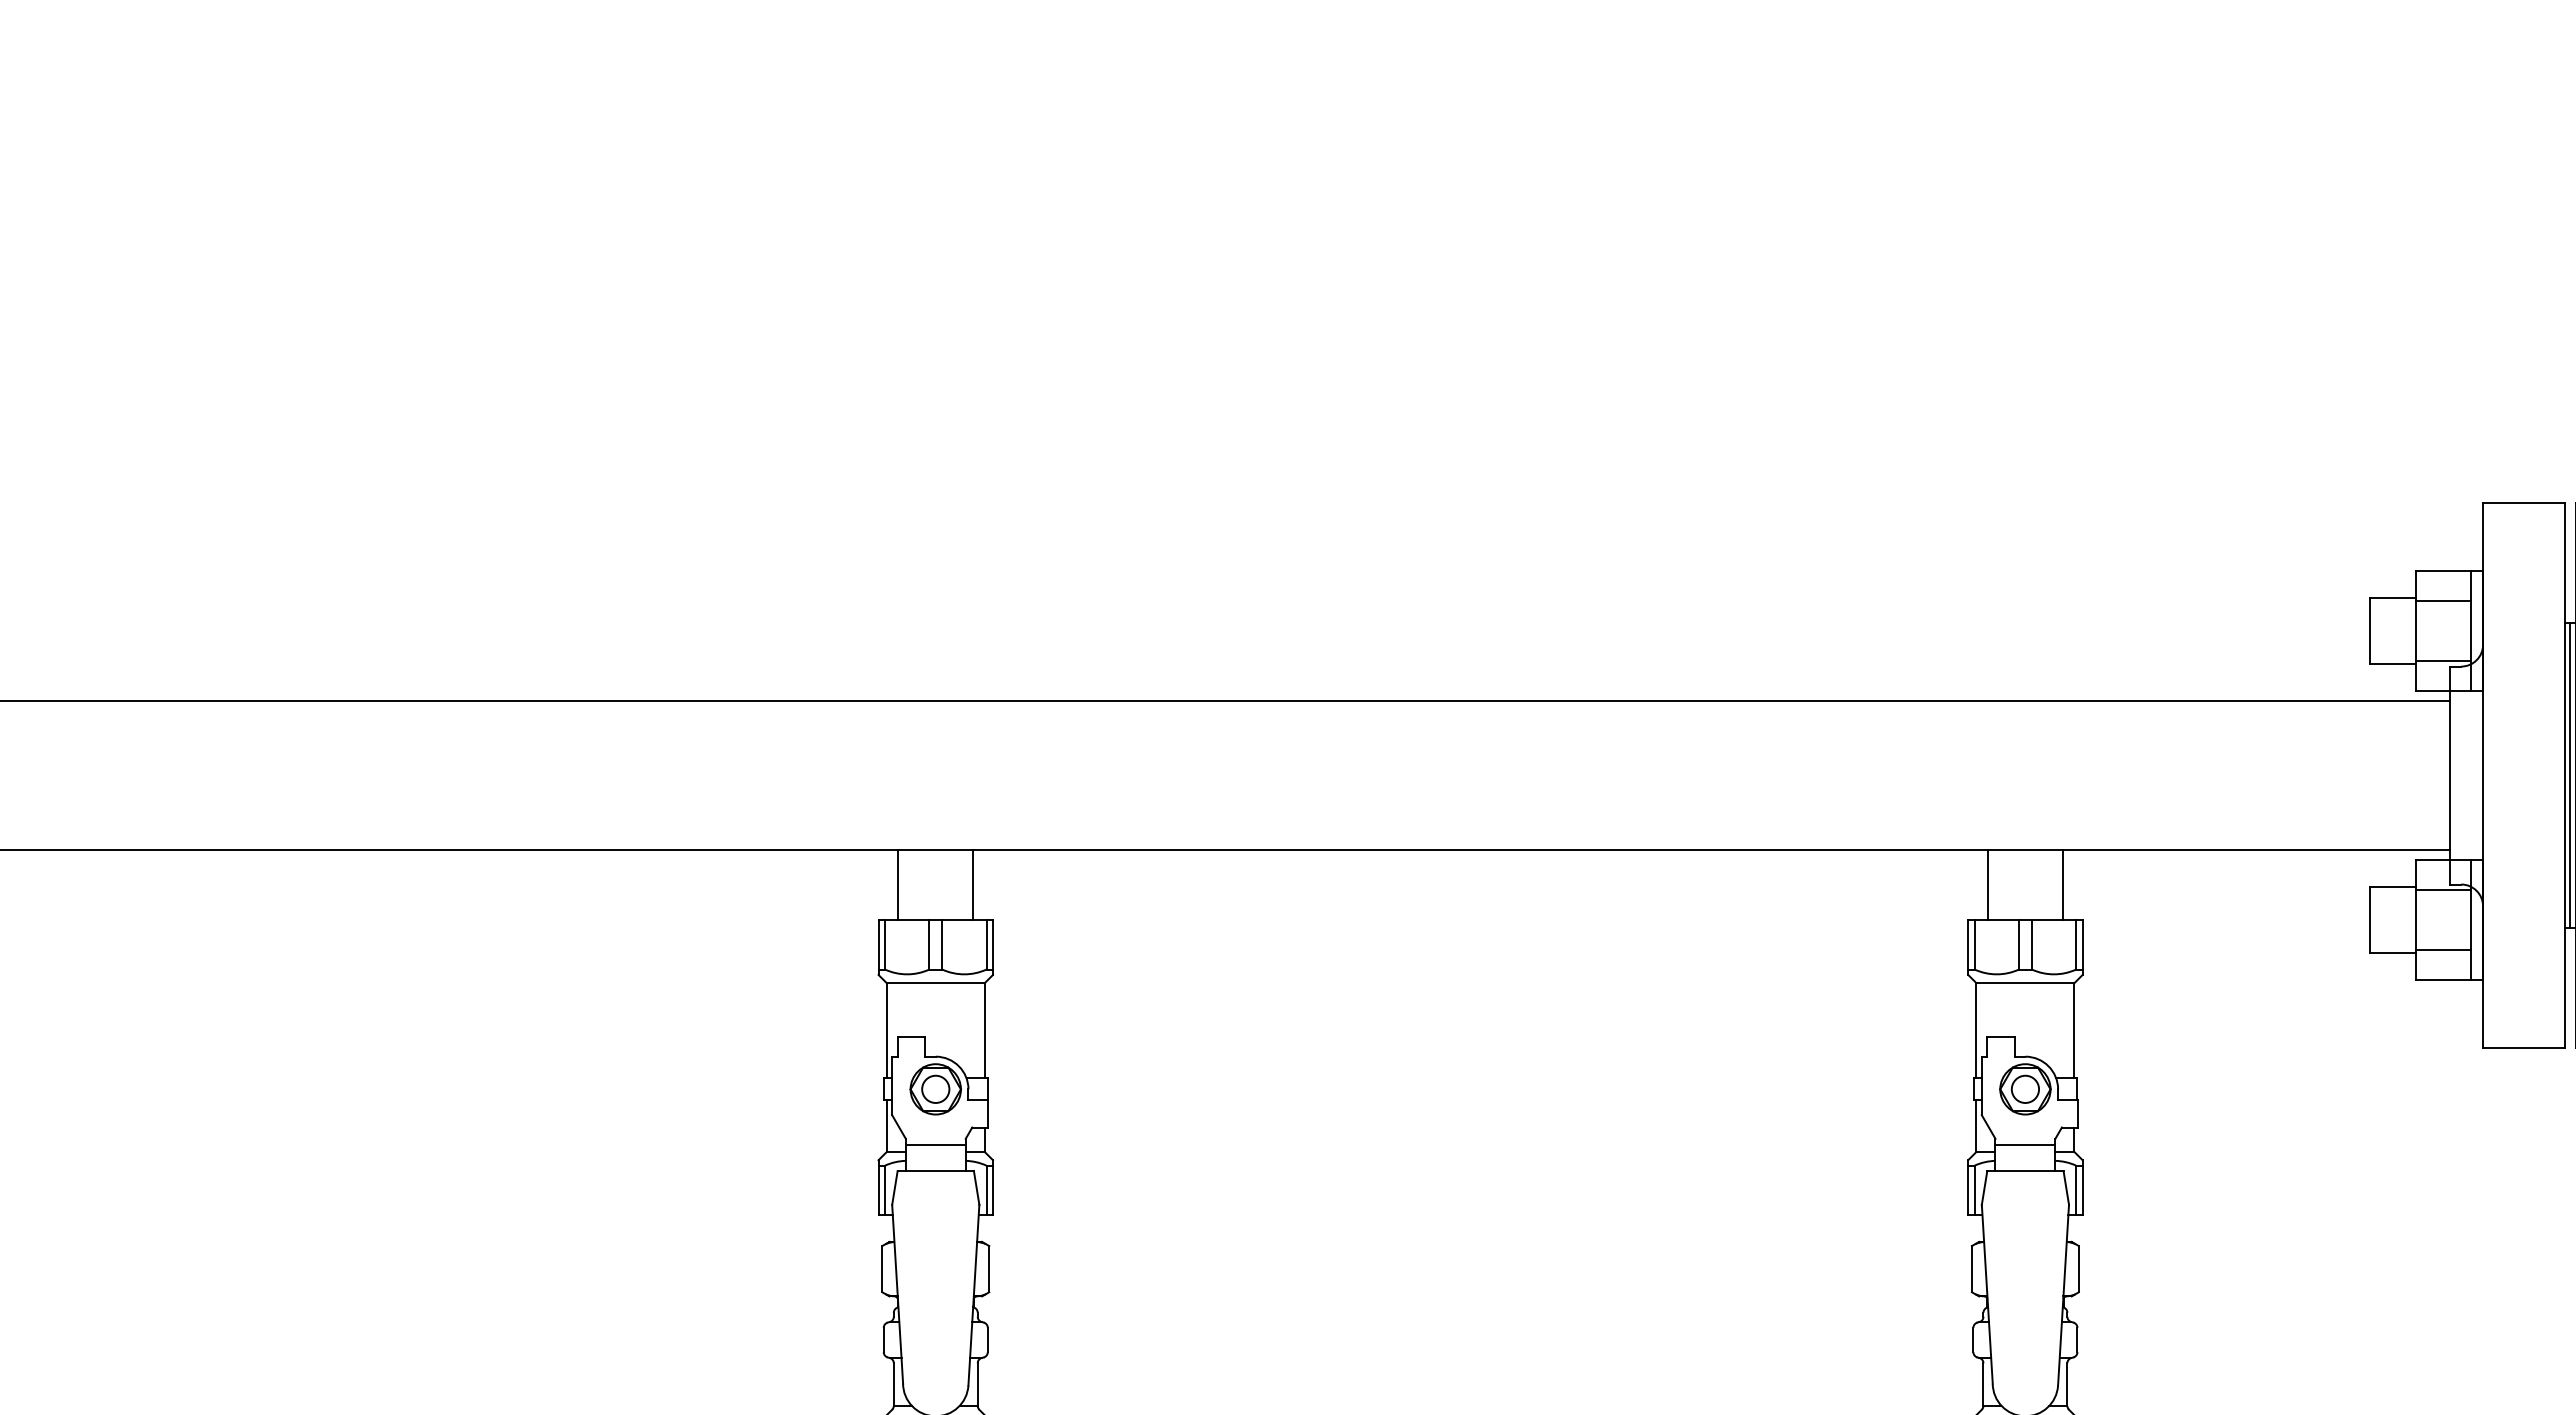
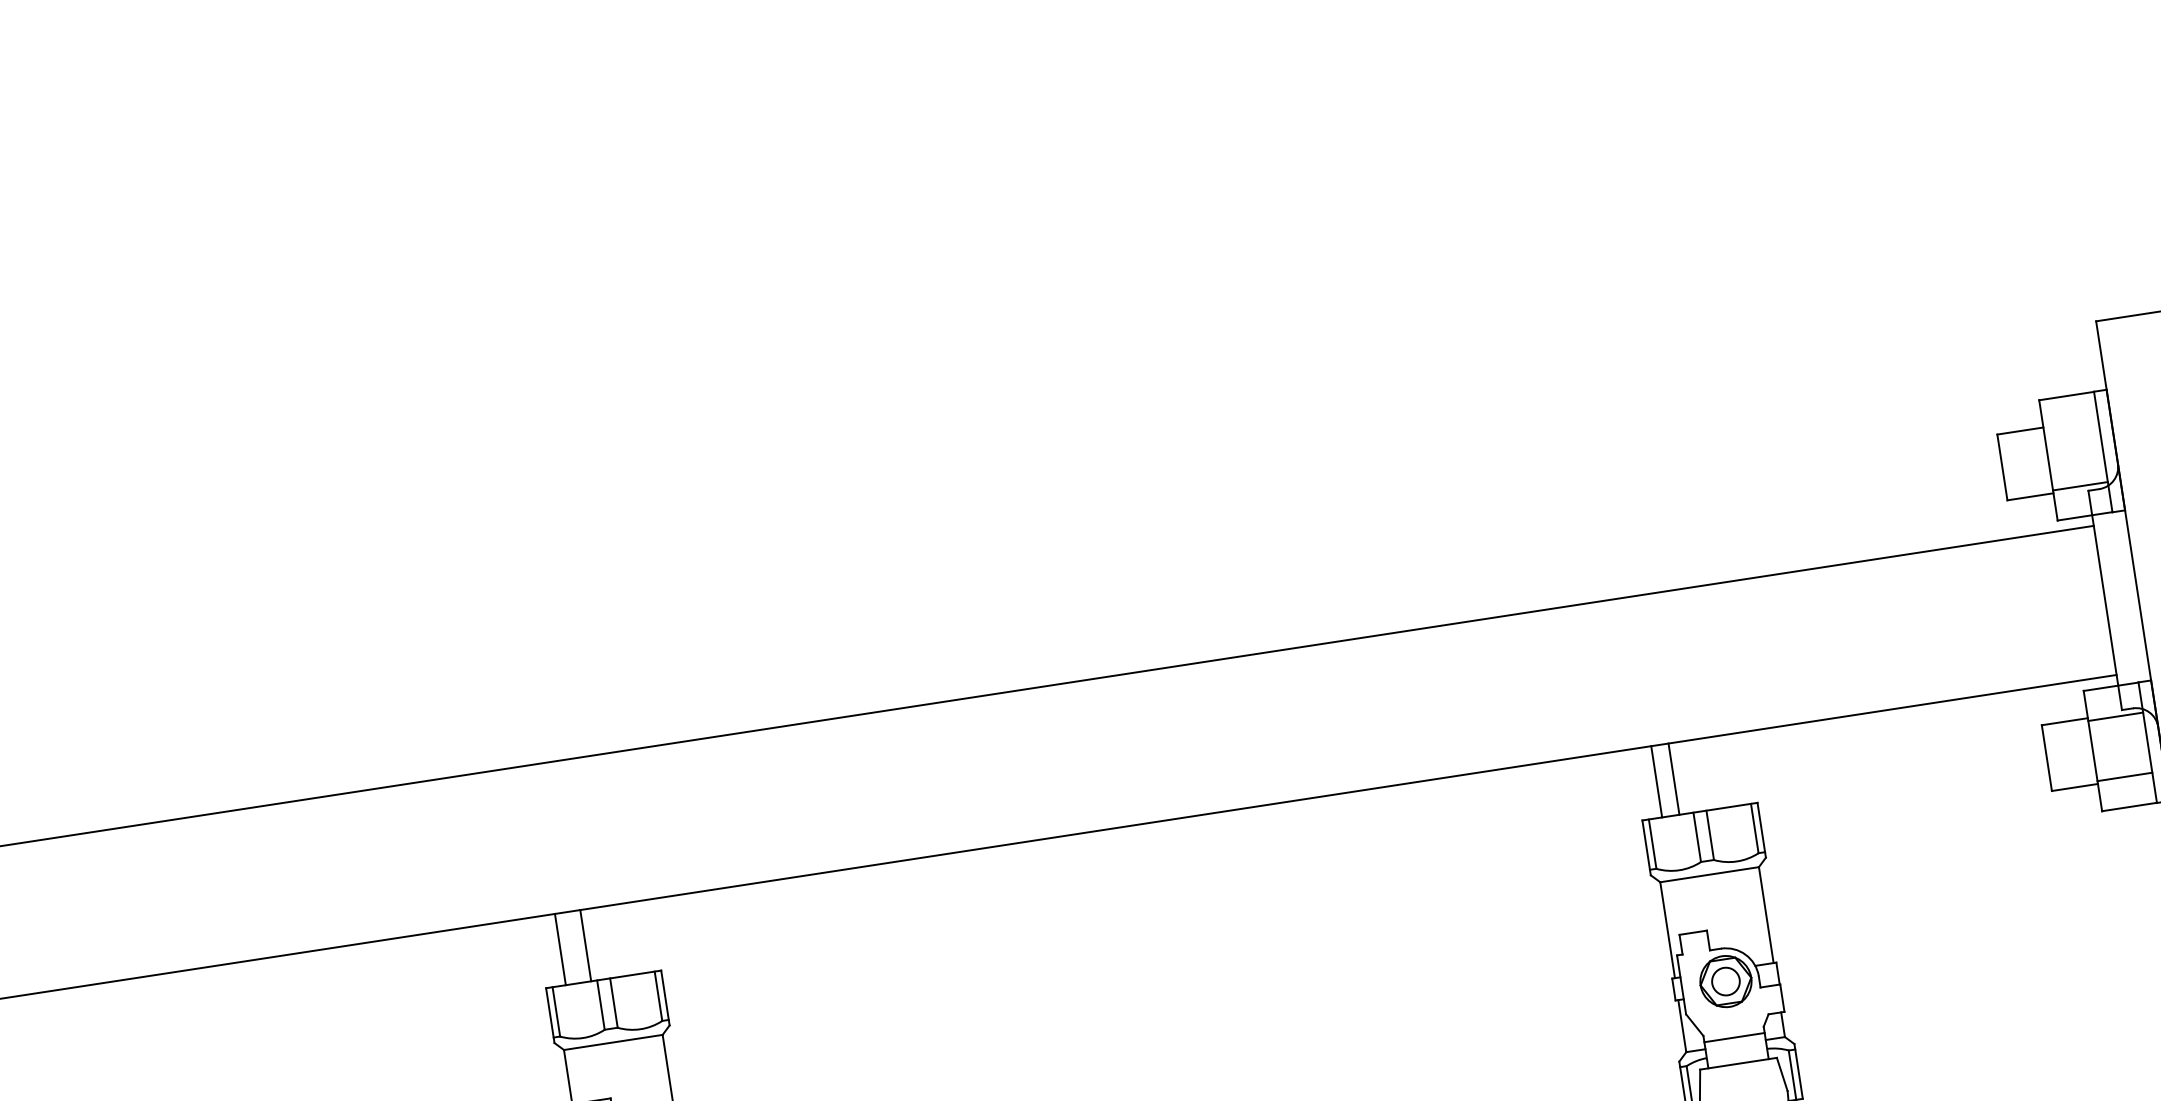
line: (2443, 601) -> (2071, 426), removed
line: (973, 884) -> (585, 945), moved
line: (2063, 884) -> (1674, 778), moved

